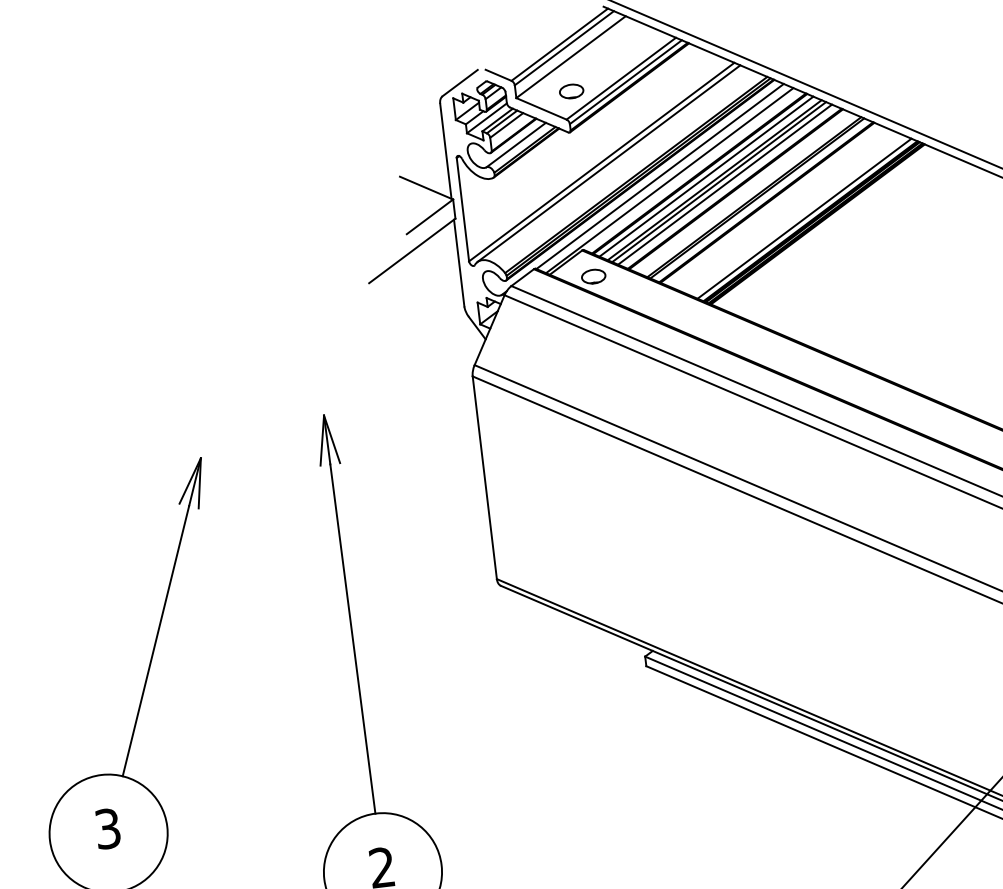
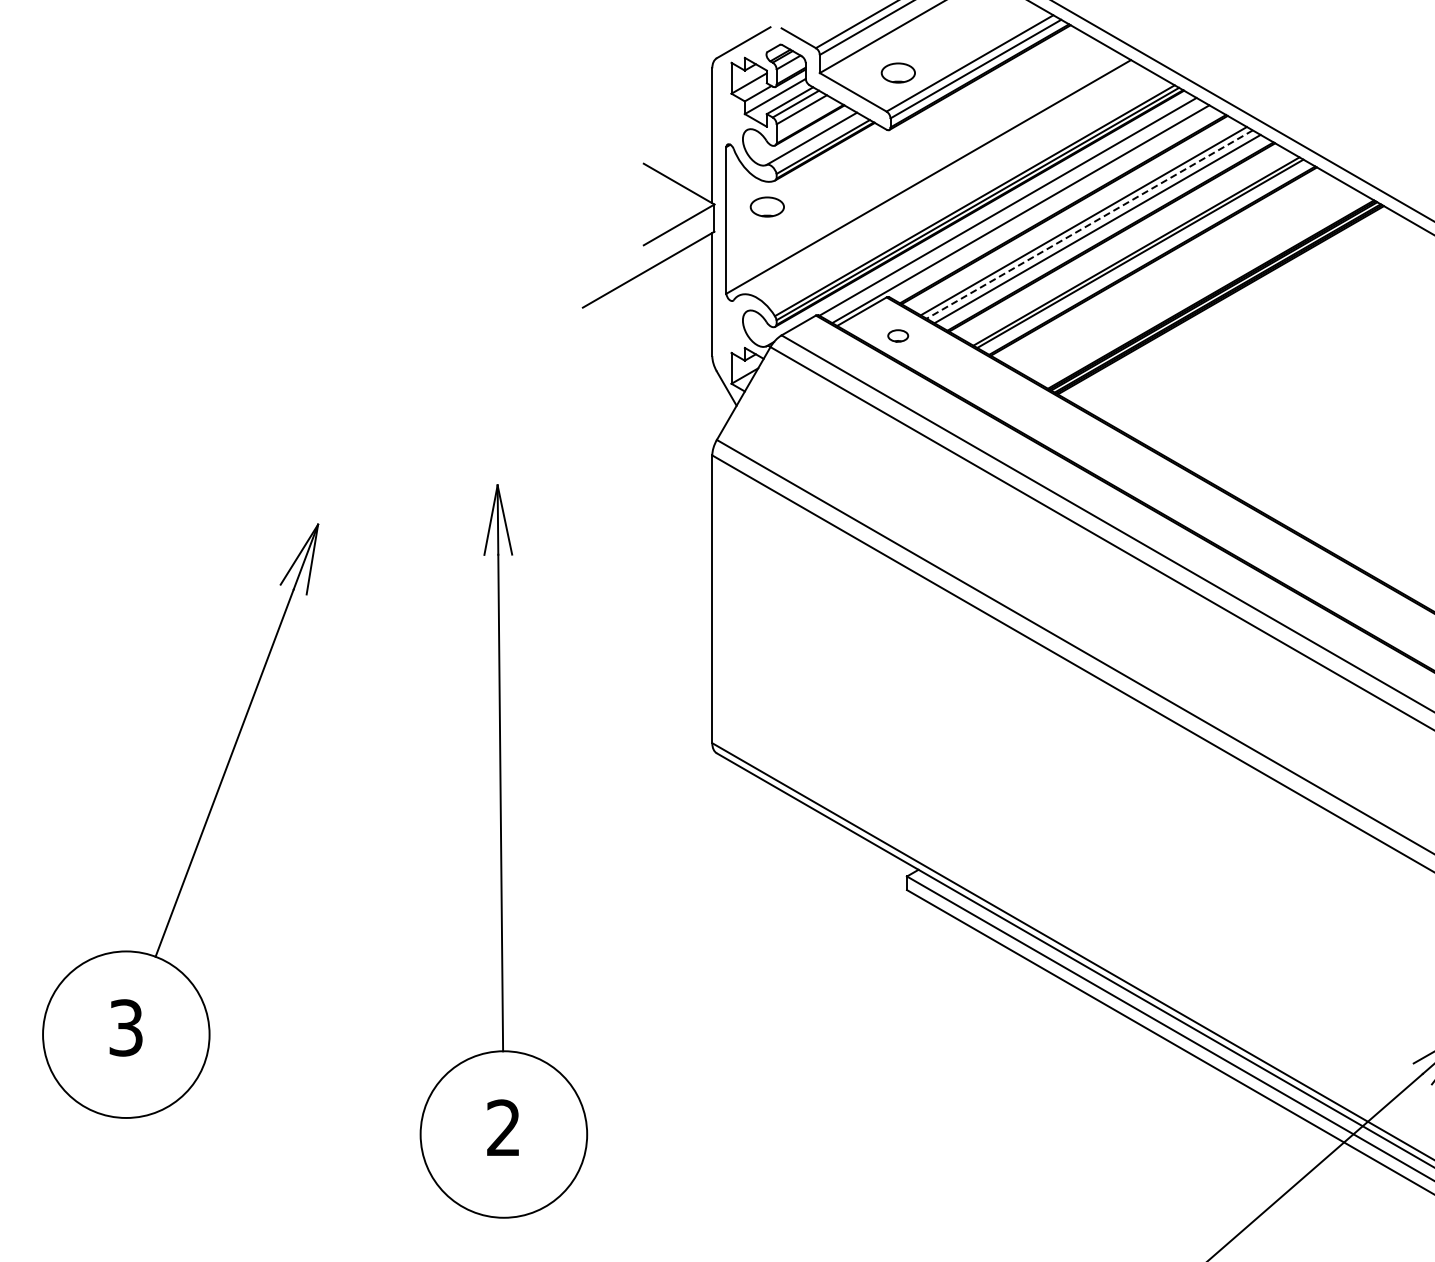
line: (608, 163) -> (938, 180), removed
line: (706, 176) -> (1072, 214), removed
line: (718, 182) -> (1089, 224), solid -> dashed
part: (489, 196) -> (766, 206), added
line: (804, 218) -> (1203, 289), removed
part: (593, 276) -> (897, 335), size x0.6

